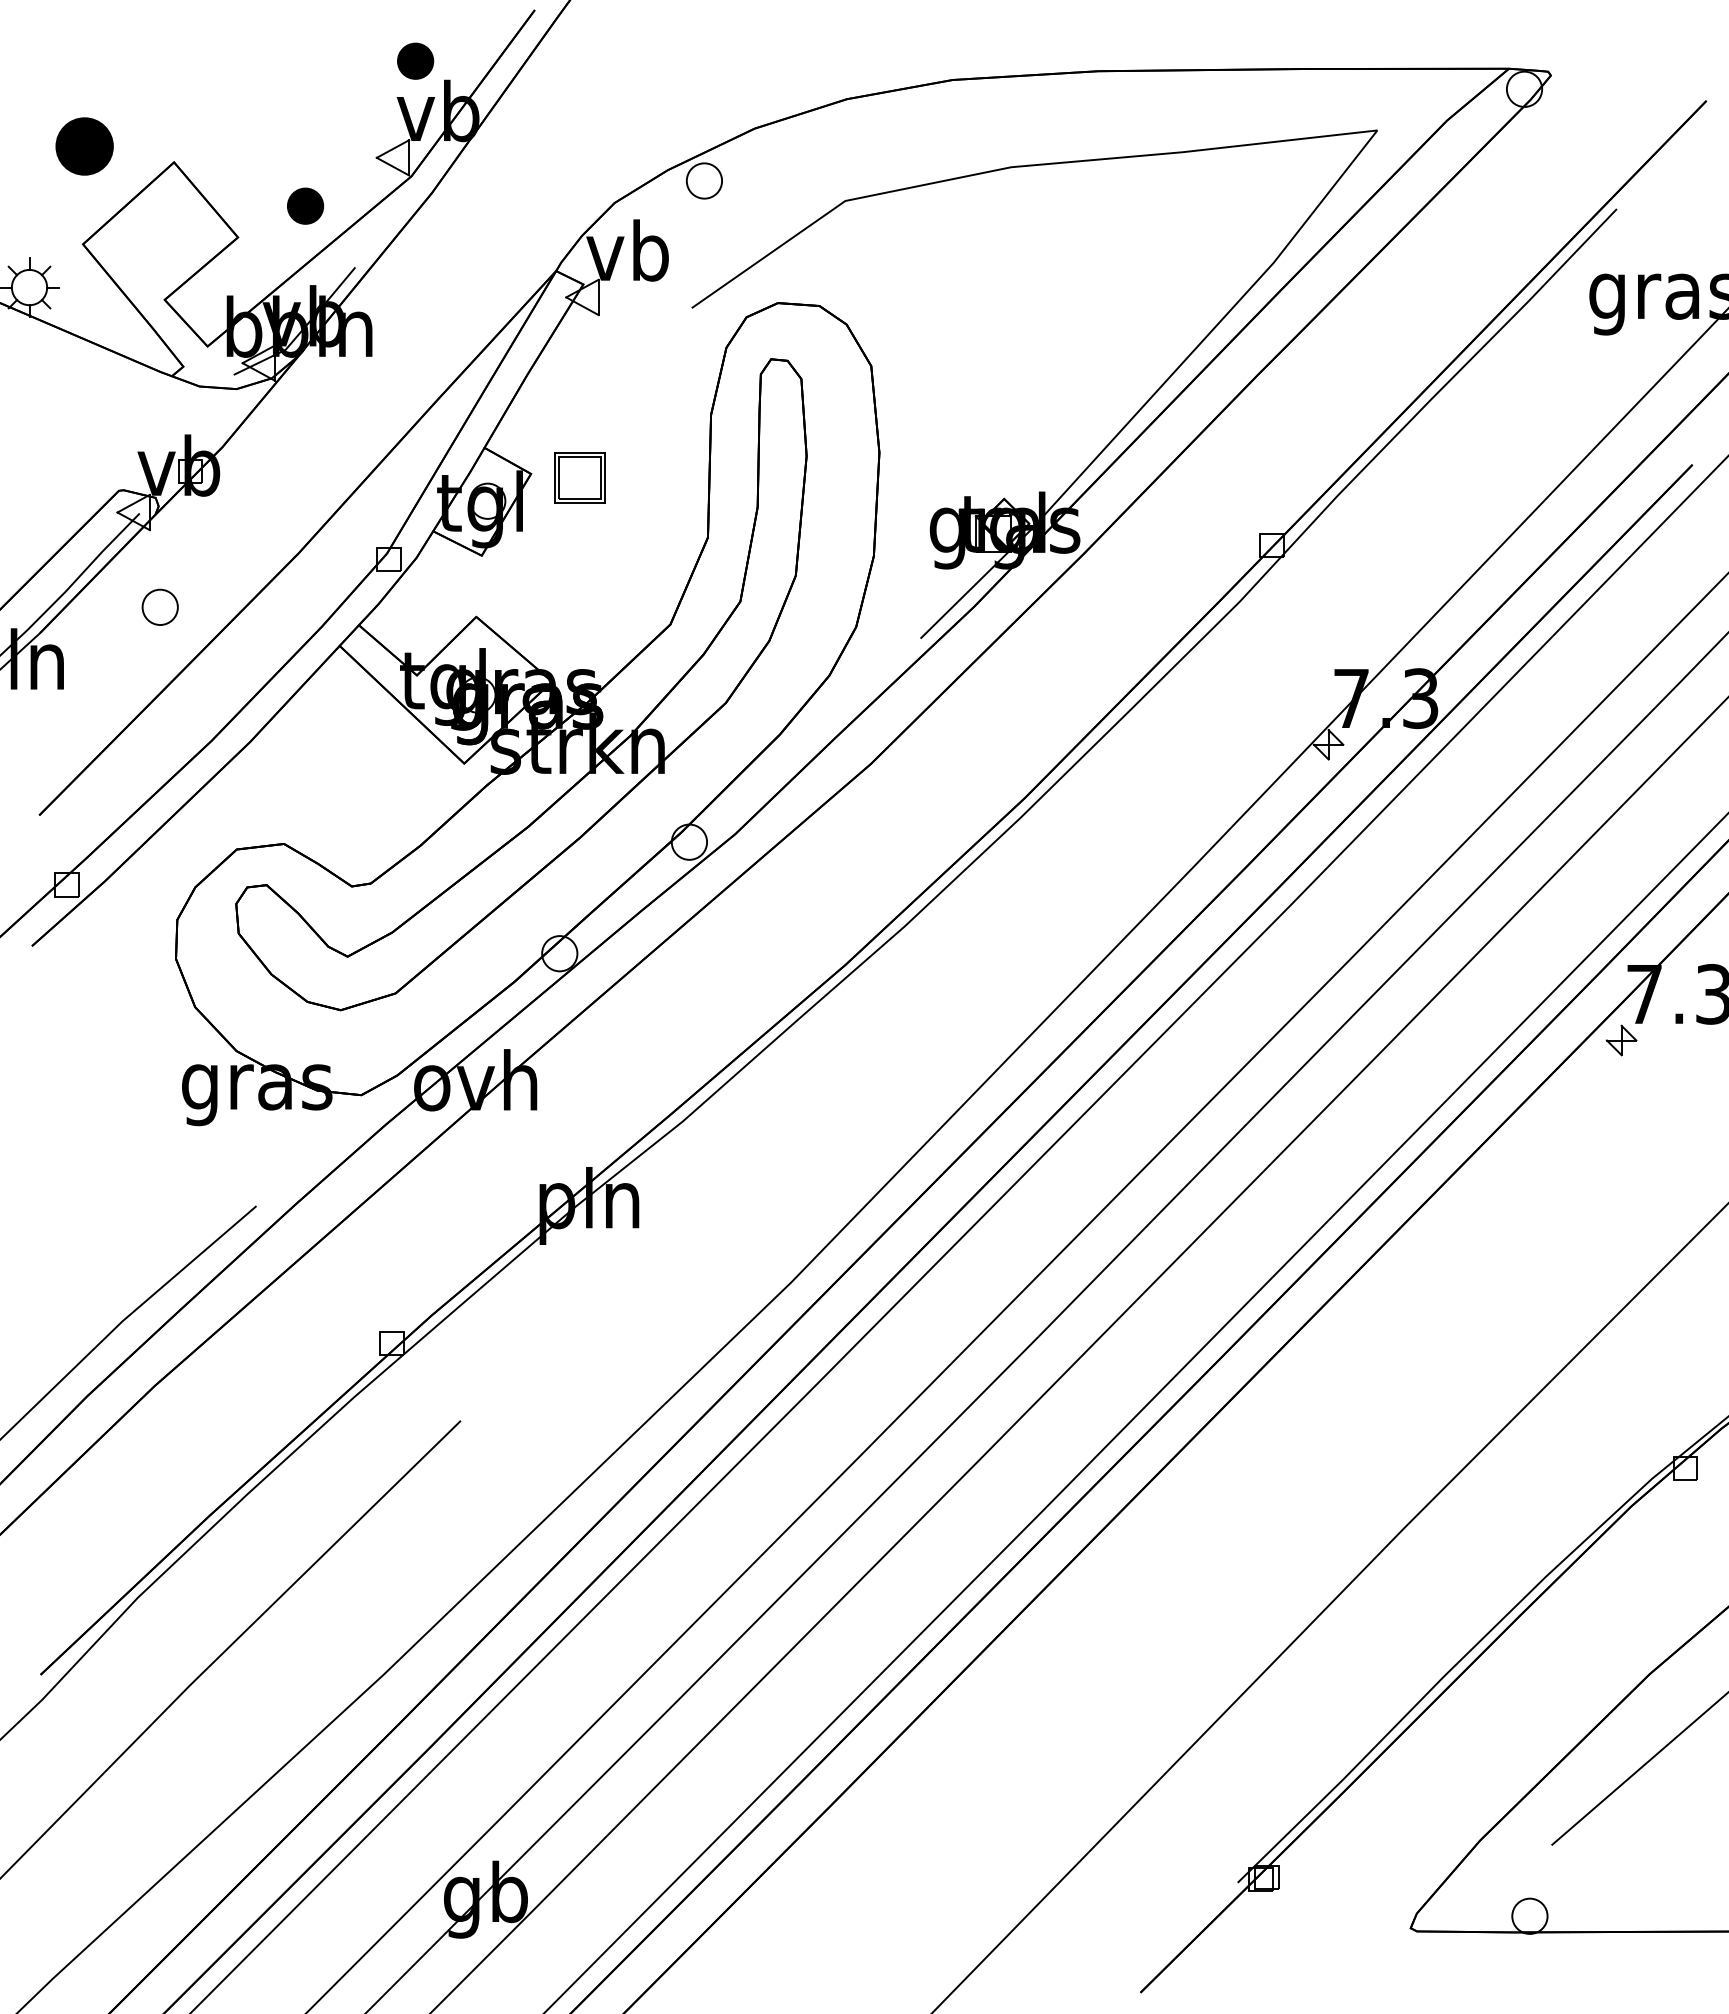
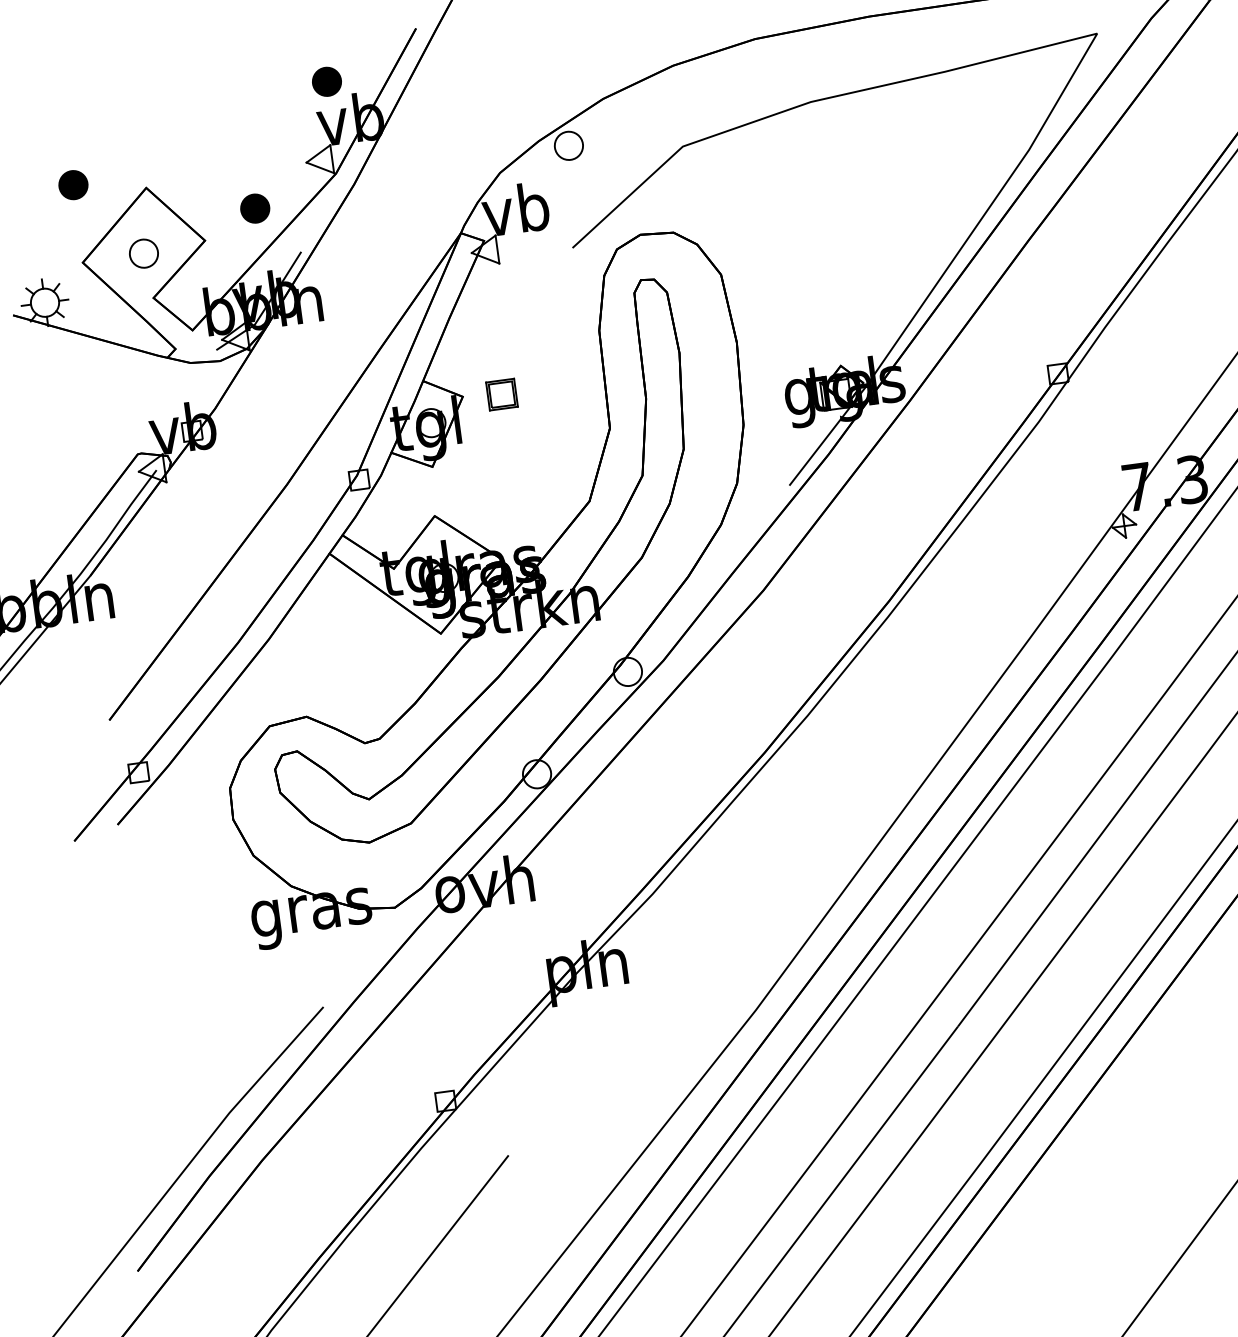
part: (83, 146) -> (72, 185), size x0.62
part: (579, 477) -> (501, 394), size x0.71
part: (159, 606) -> (143, 253), moved

